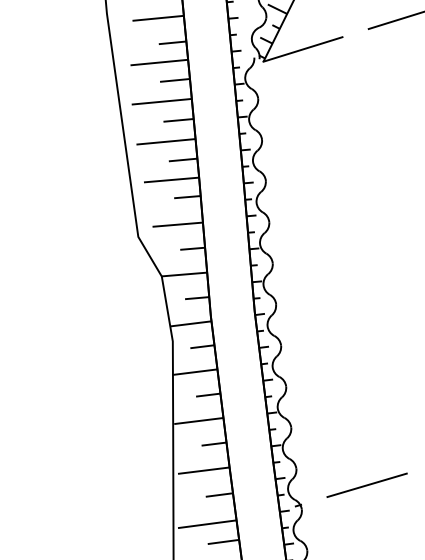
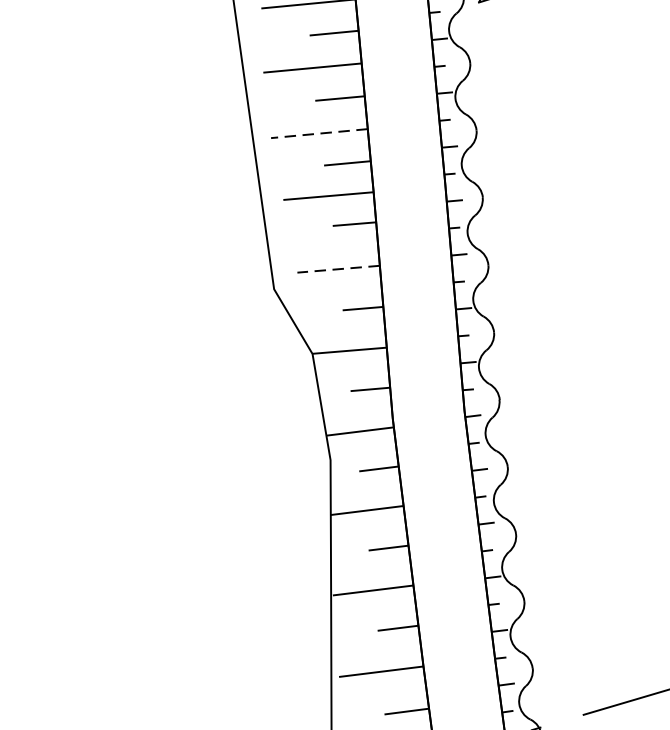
line: (165, 141) -> (318, 133), solid -> dashed
line: (177, 224) -> (338, 268), solid -> dashed

